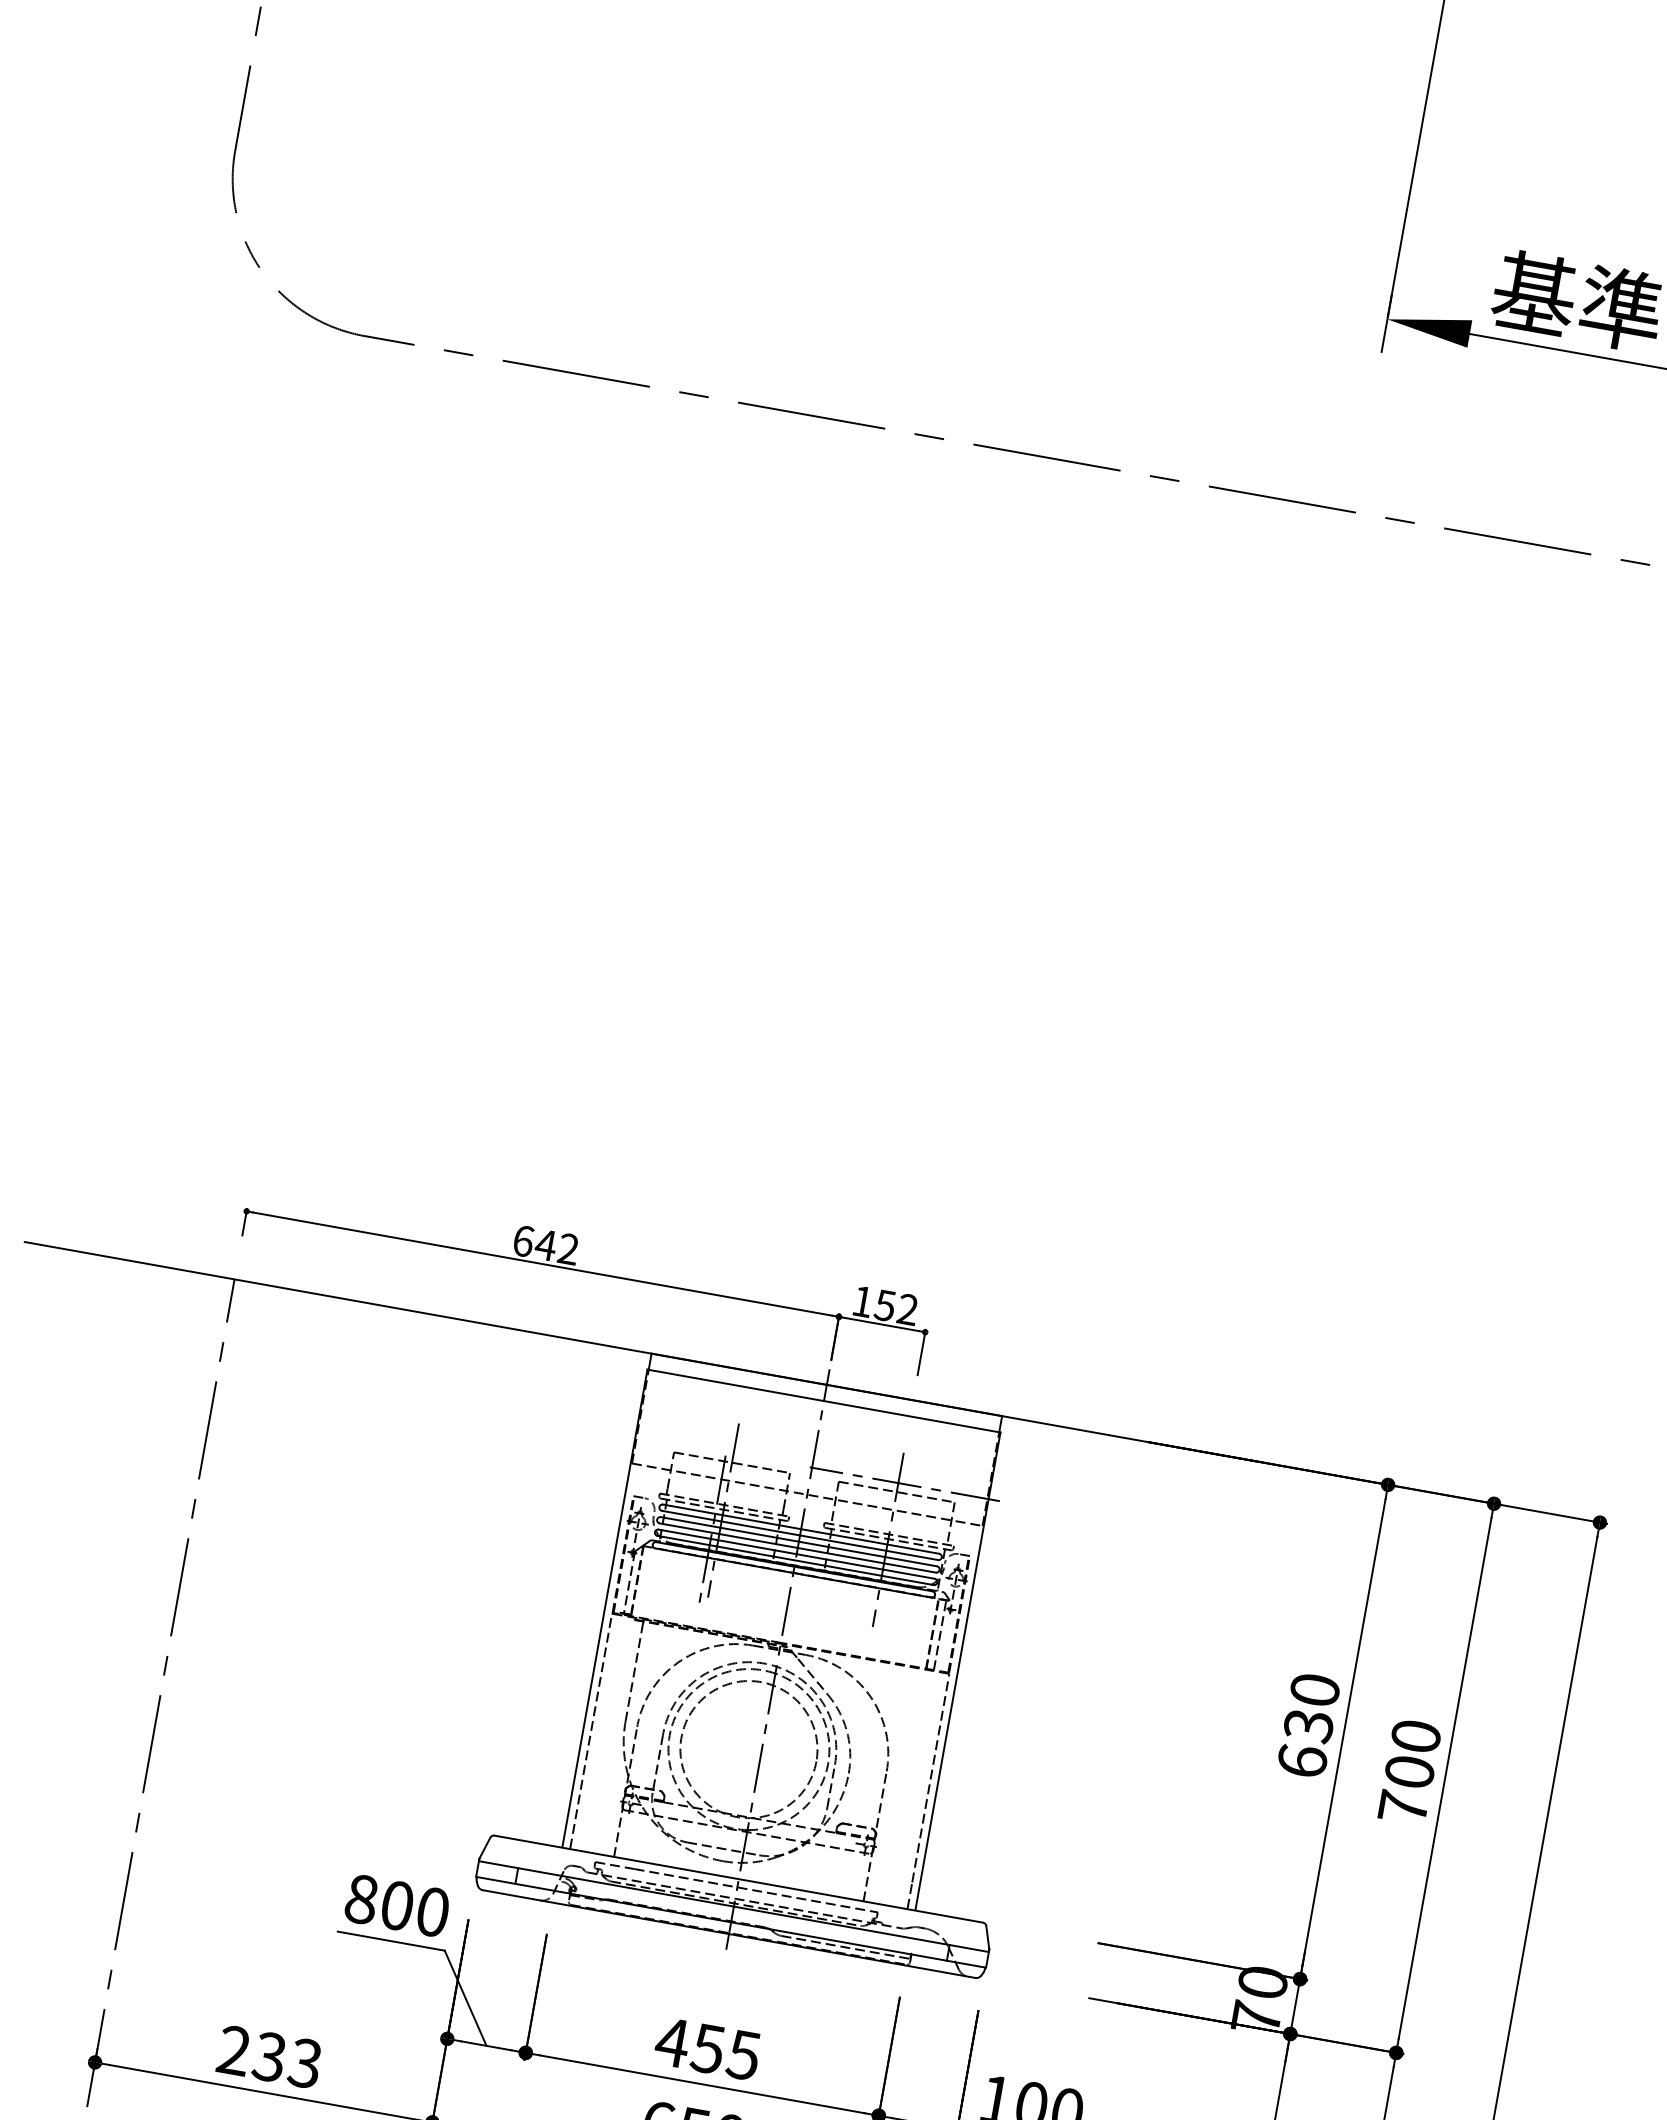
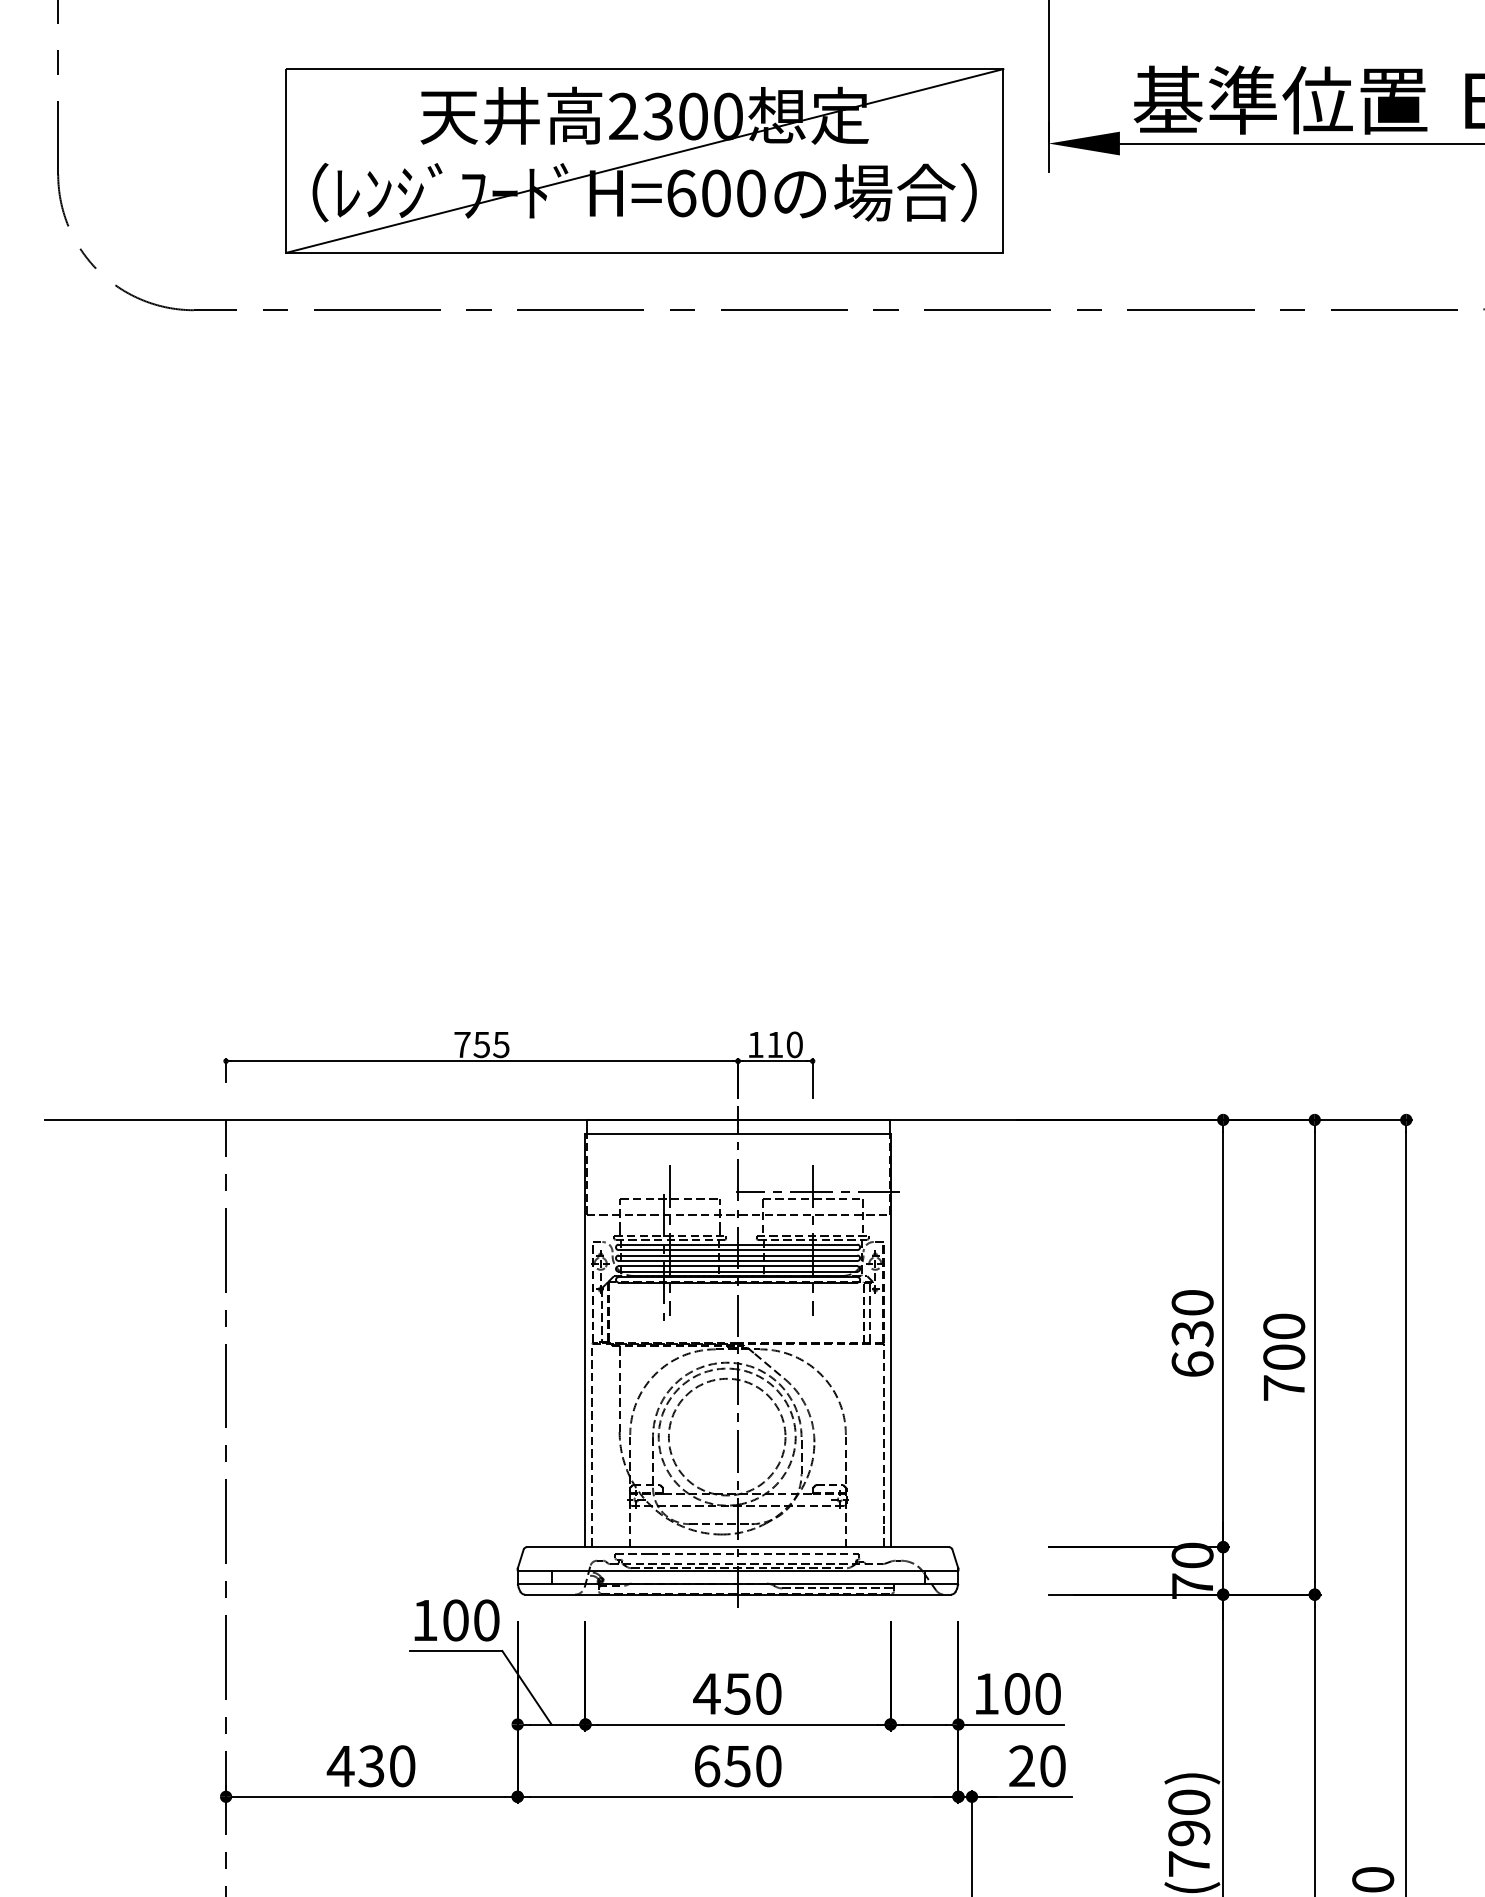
part: (916, 255) -> (644, 160), added
text: (545, 1244) -> (481, 1044), 642 -> 755
text: (896, 1307) -> (784, 1044), 152 -> 110
text: (362, 1899) -> (425, 1620), 800 -> 100
text: (743, 2054) -> (768, 1693), 455 -> 450
text: (268, 2057) -> (370, 1766), 233 -> 430

